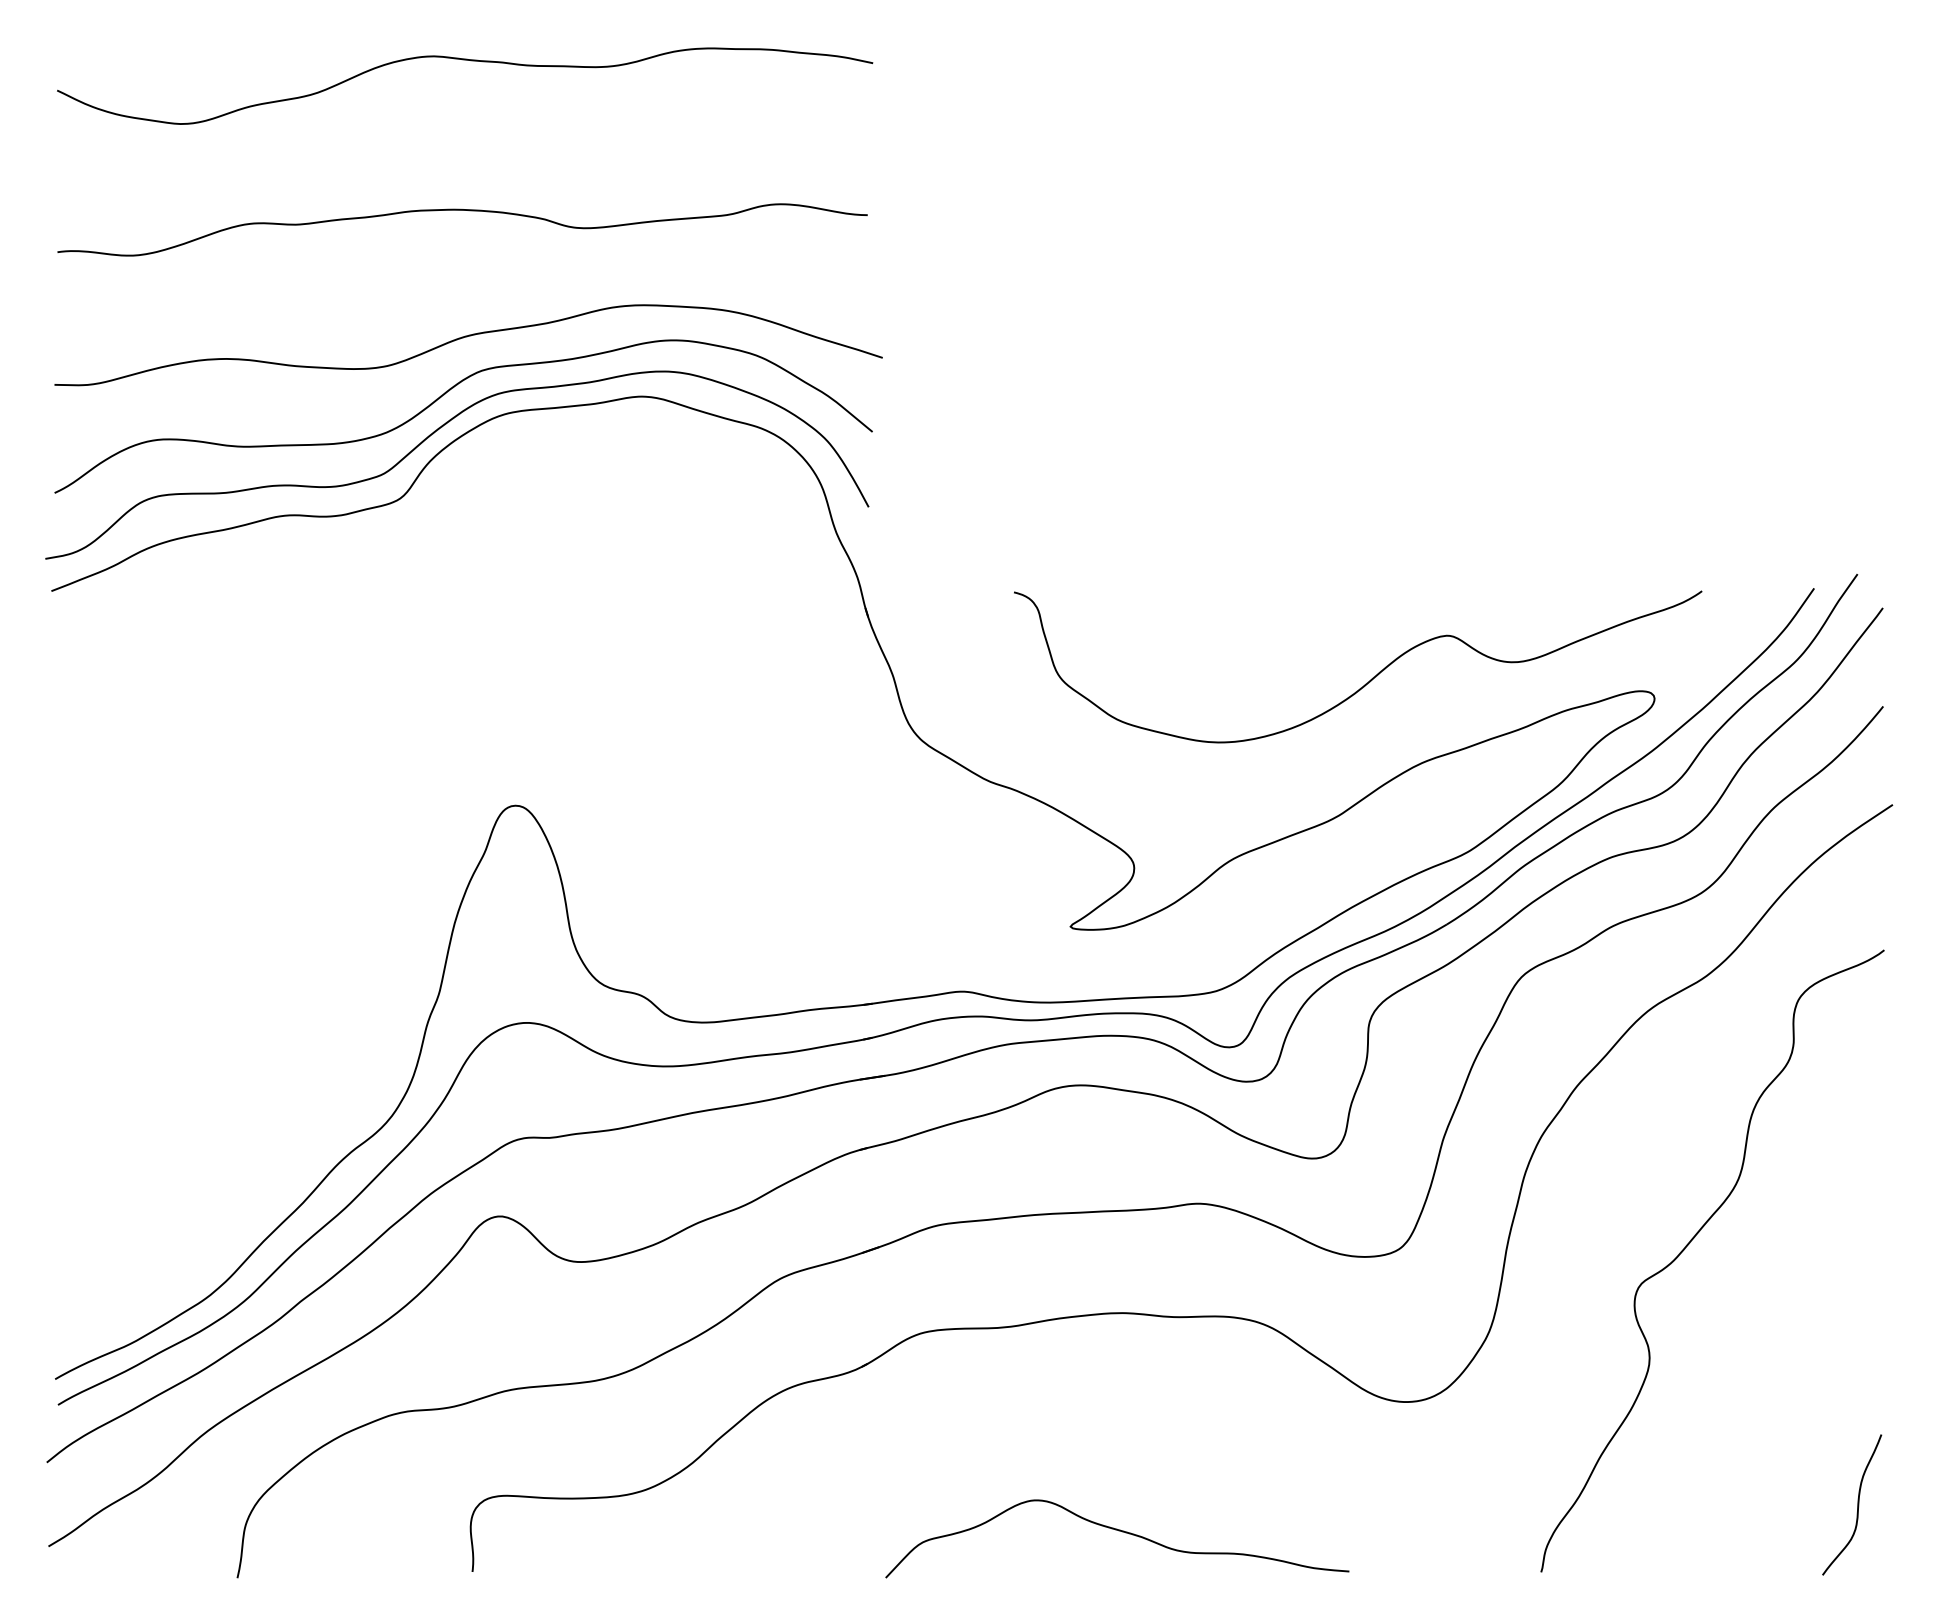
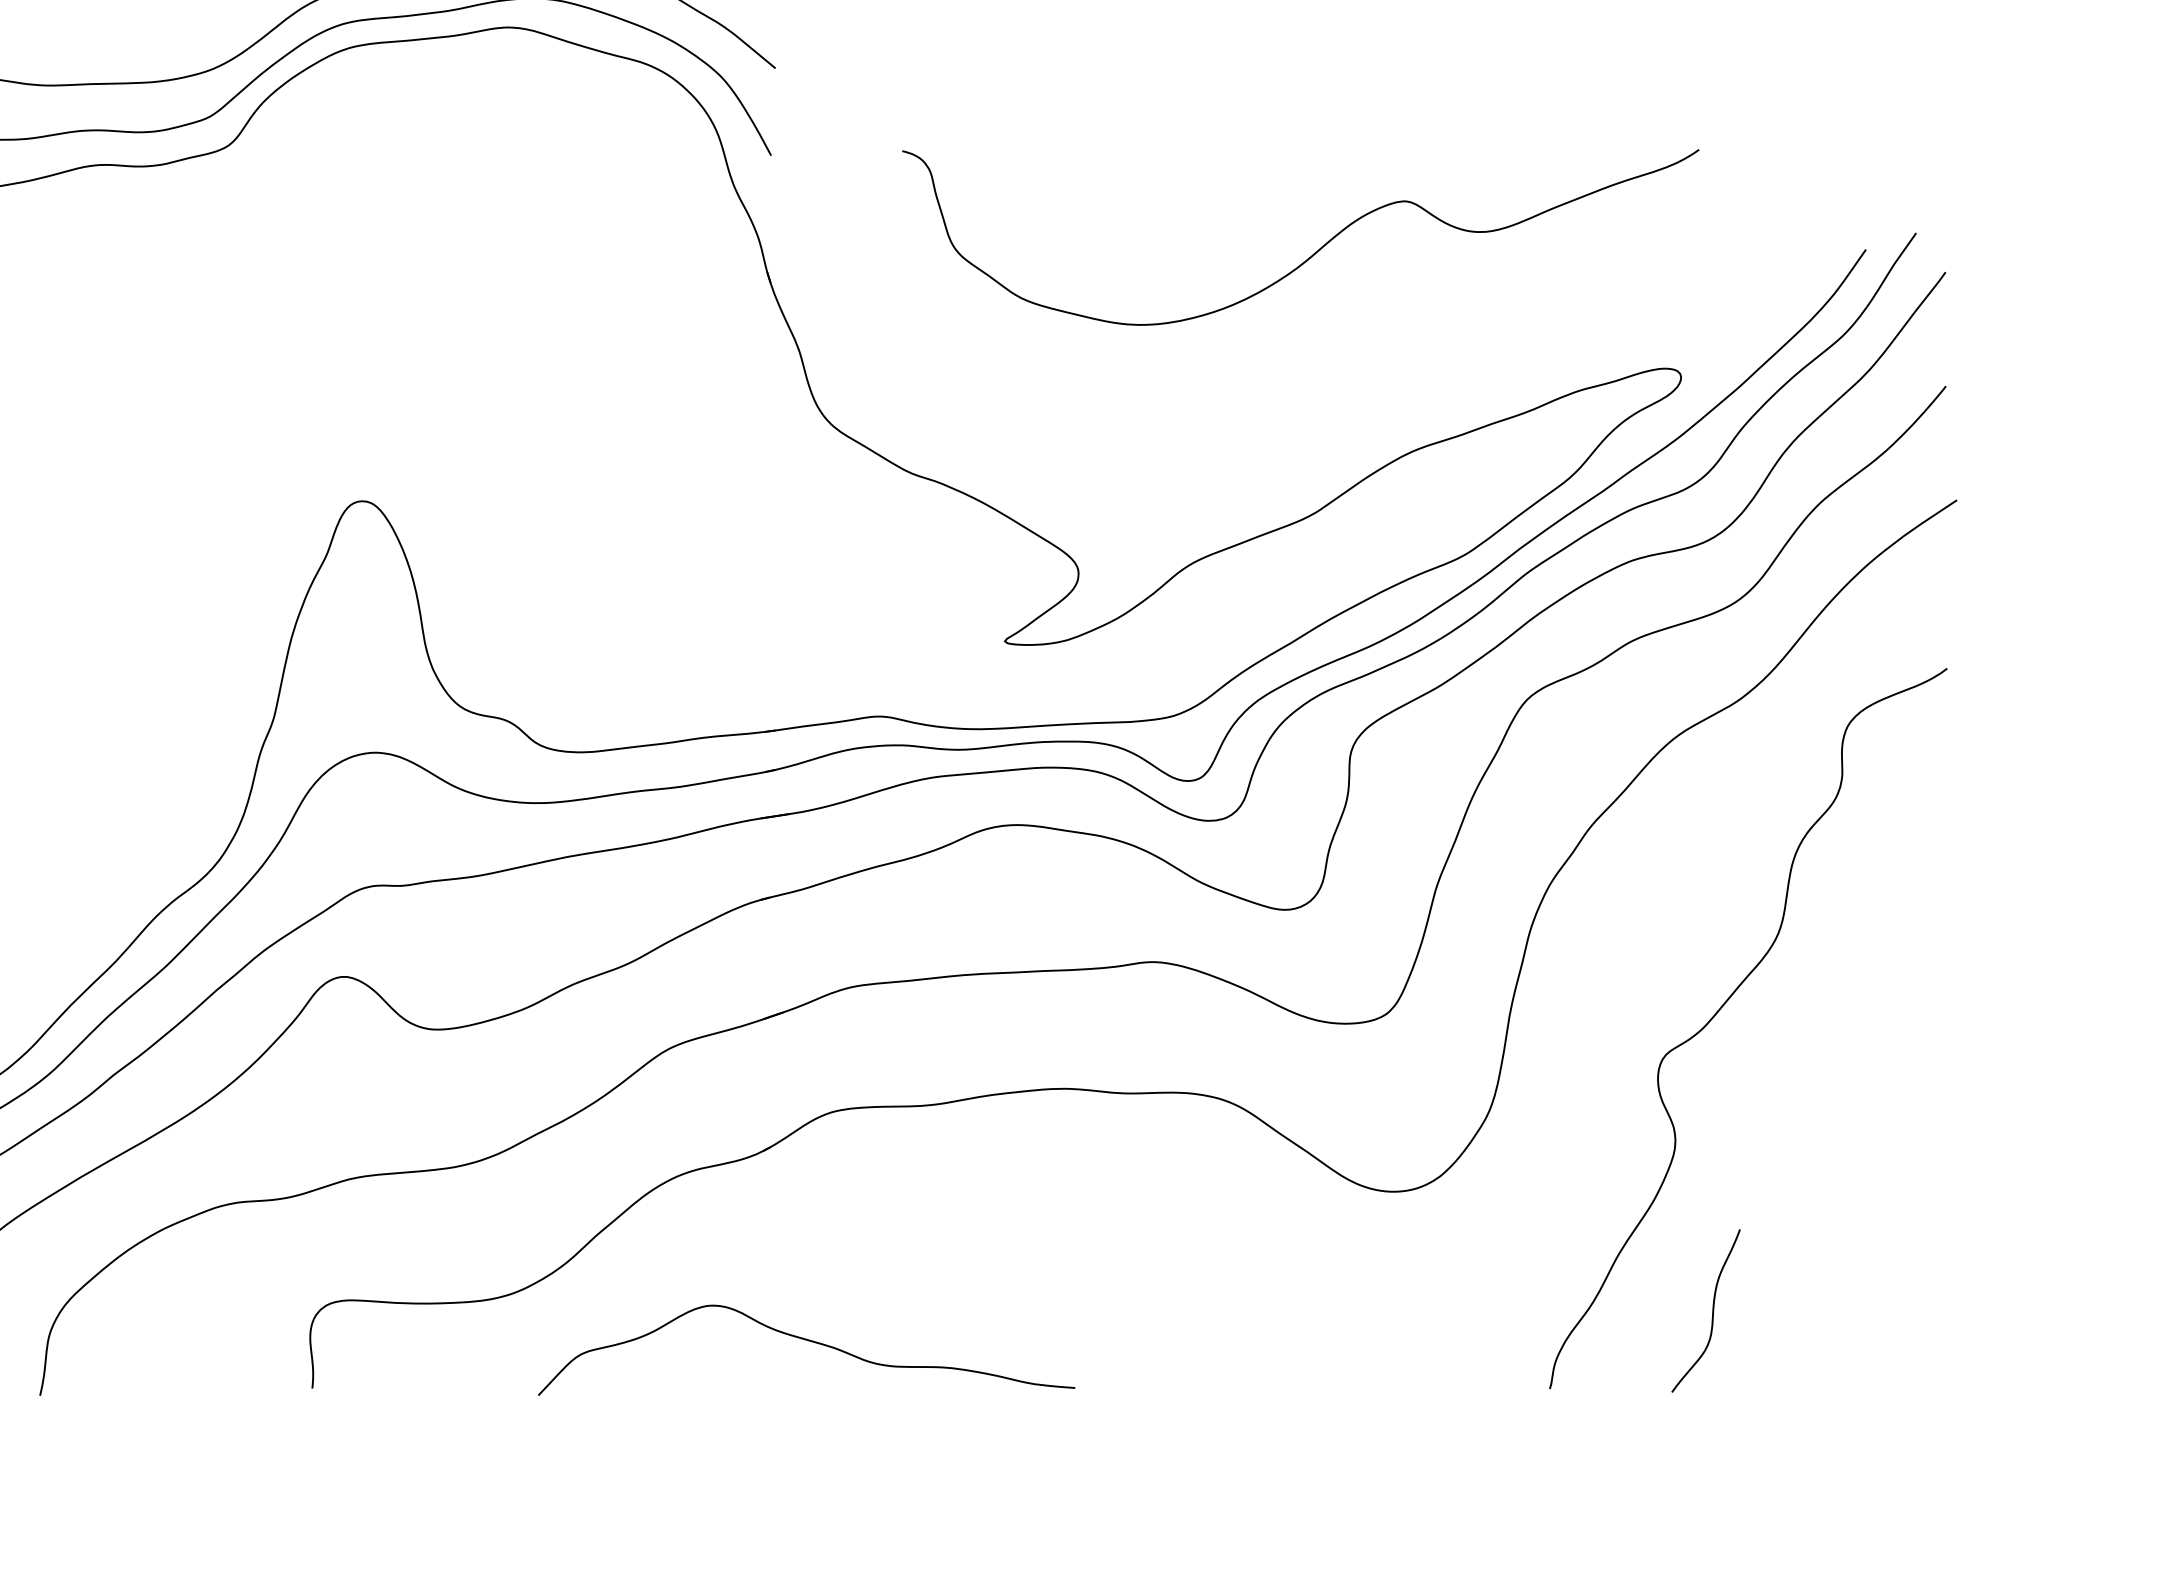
curve: (1371, 678) -> (1316, 250), moved
curve: (1857, 1504) -> (1712, 1310), moved
curve: (1118, 1531) -> (807, 1341), moved

